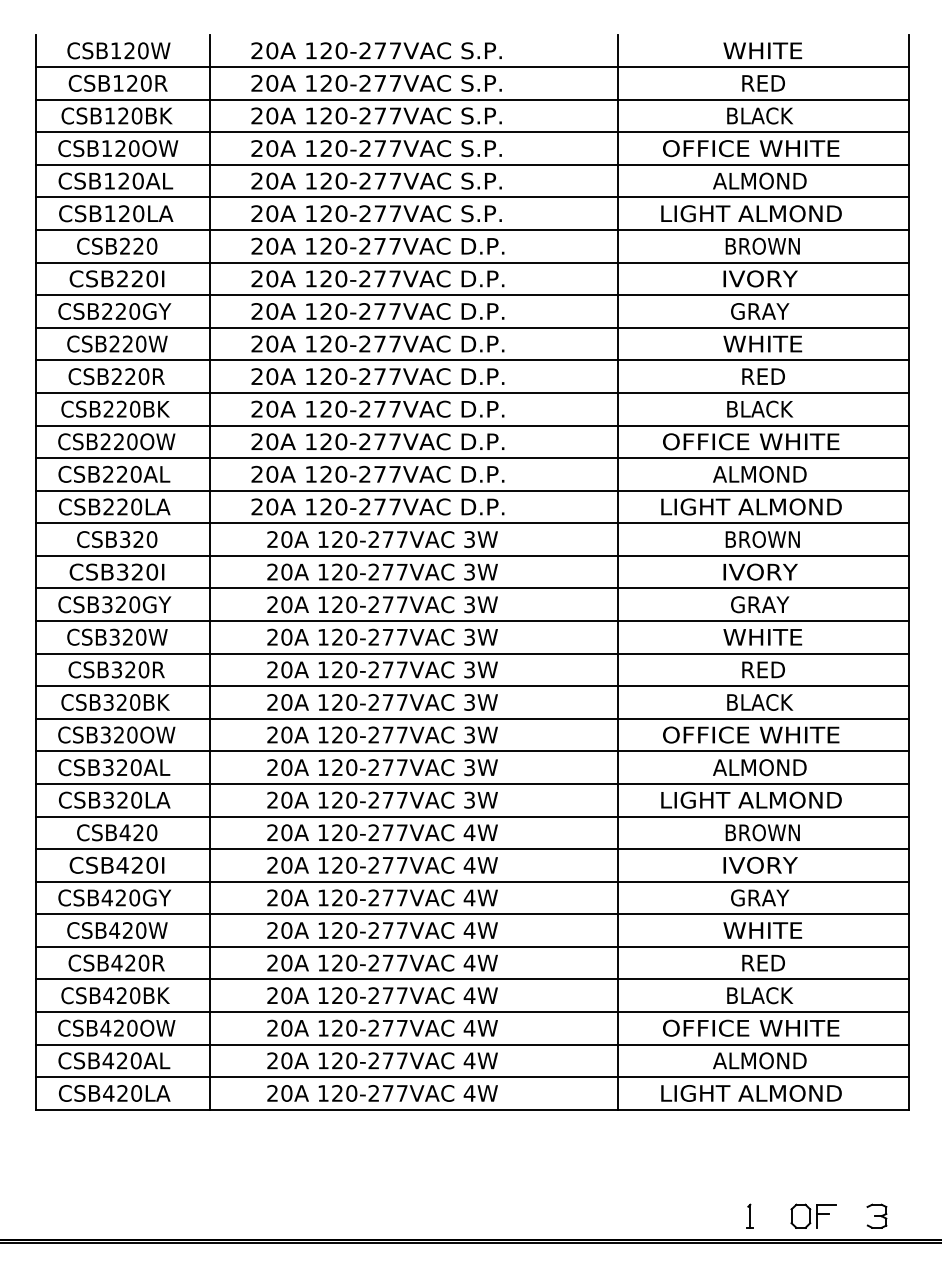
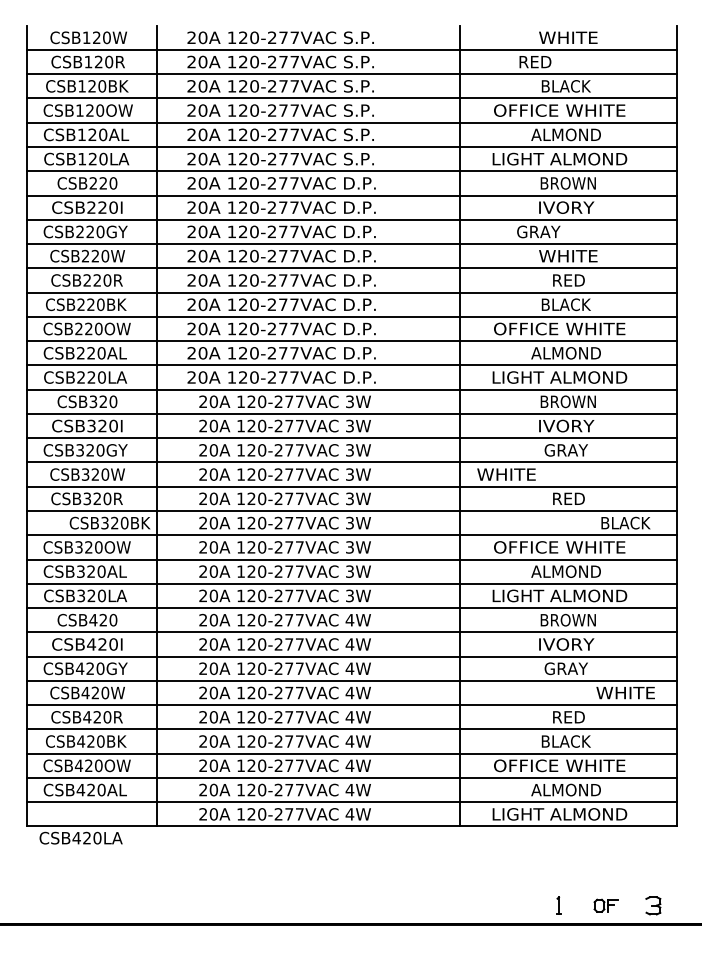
text: (763, 83) -> (535, 62), moved
text: (760, 311) -> (539, 231), moved
text: (762, 637) -> (506, 474), moved
text: (115, 702) -> (110, 523), moved
text: (760, 702) -> (626, 523), moved
text: (762, 930) -> (625, 692), moved
text: (114, 1093) -> (81, 838), moved
part: (813, 1215) -> (606, 905), size x0.7

